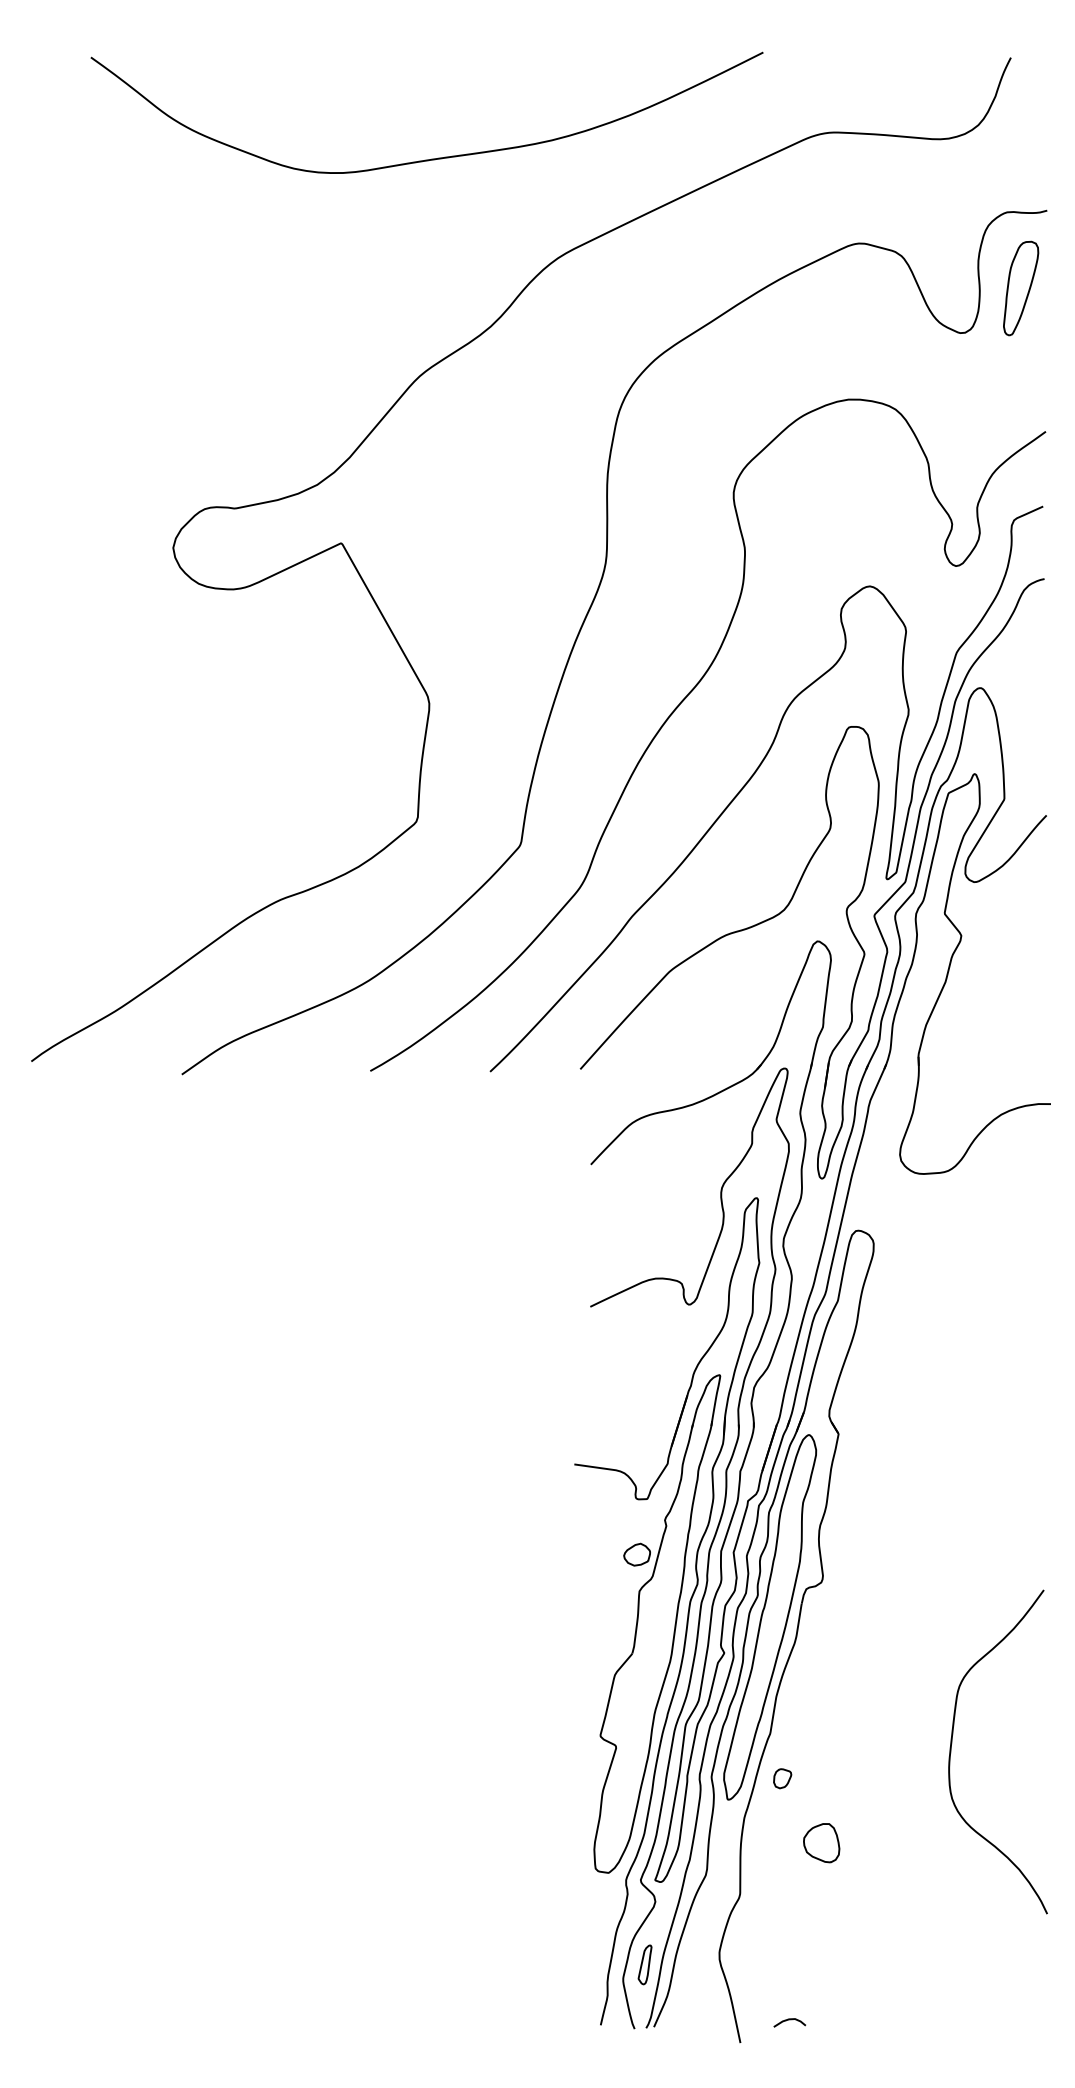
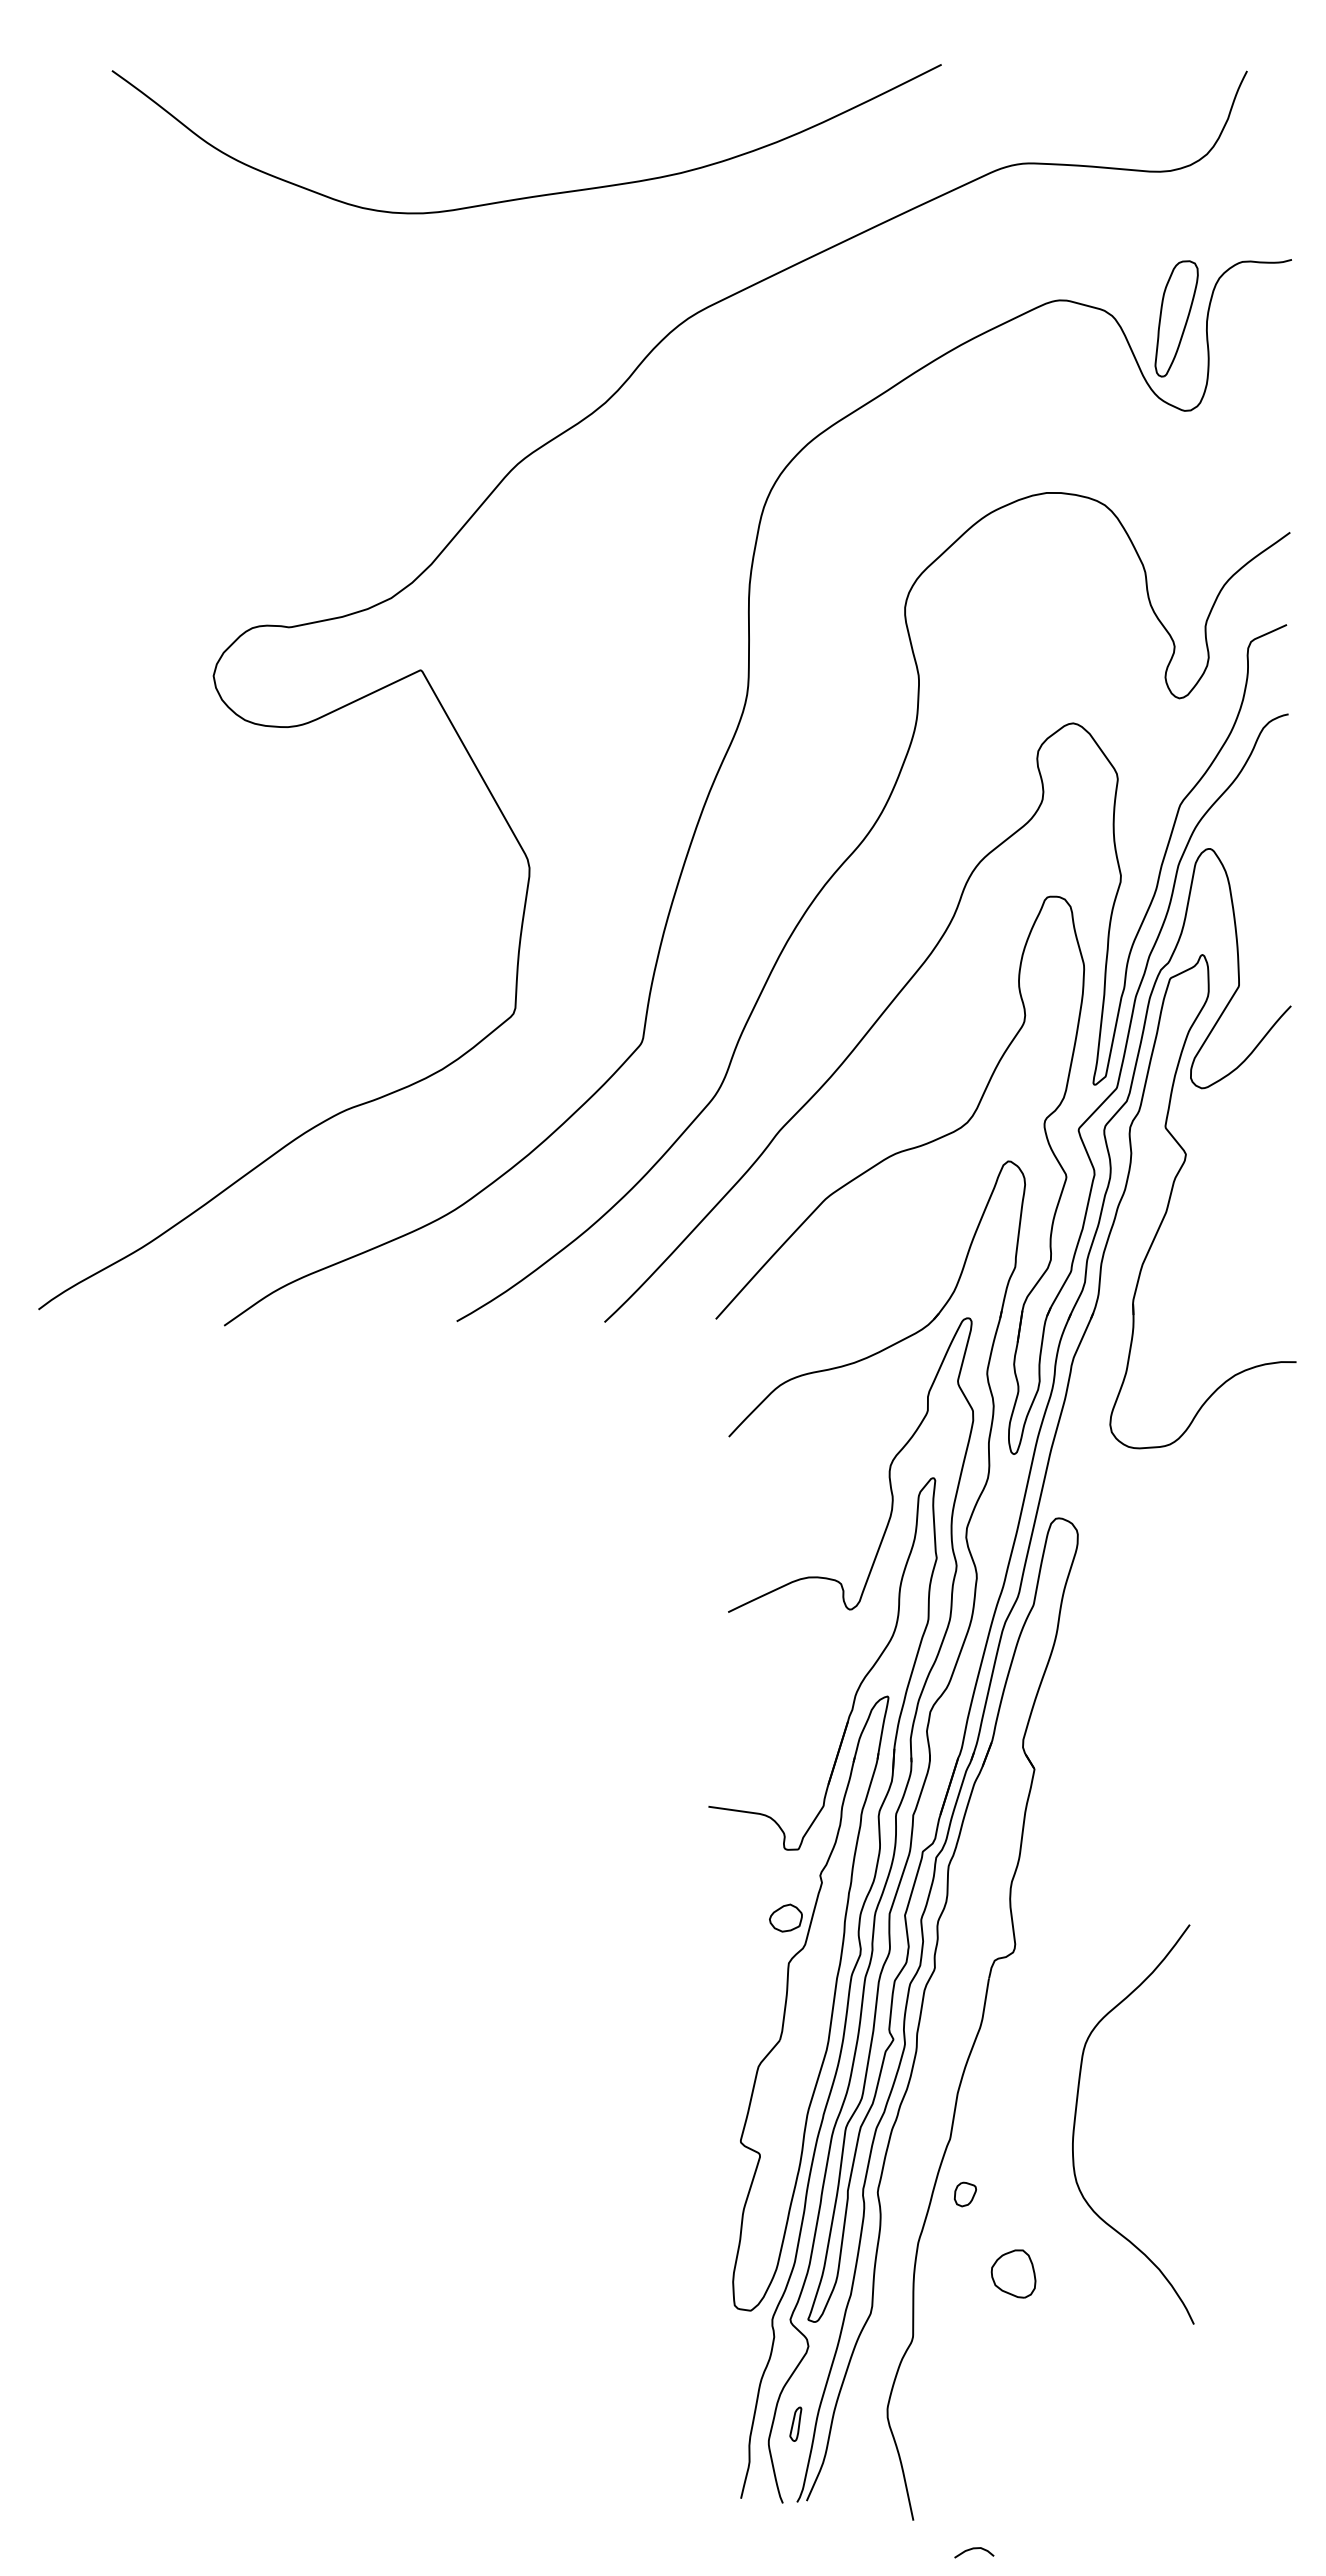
part: (1020, 288) -> (1176, 318), moved
part: (769, 1617) -> (949, 1995), removed
curve: (952, 1745) -> (1076, 2116), moved
part: (644, 1965) -> (795, 2424), size x0.7
curve: (789, 2020) -> (974, 2549), moved

